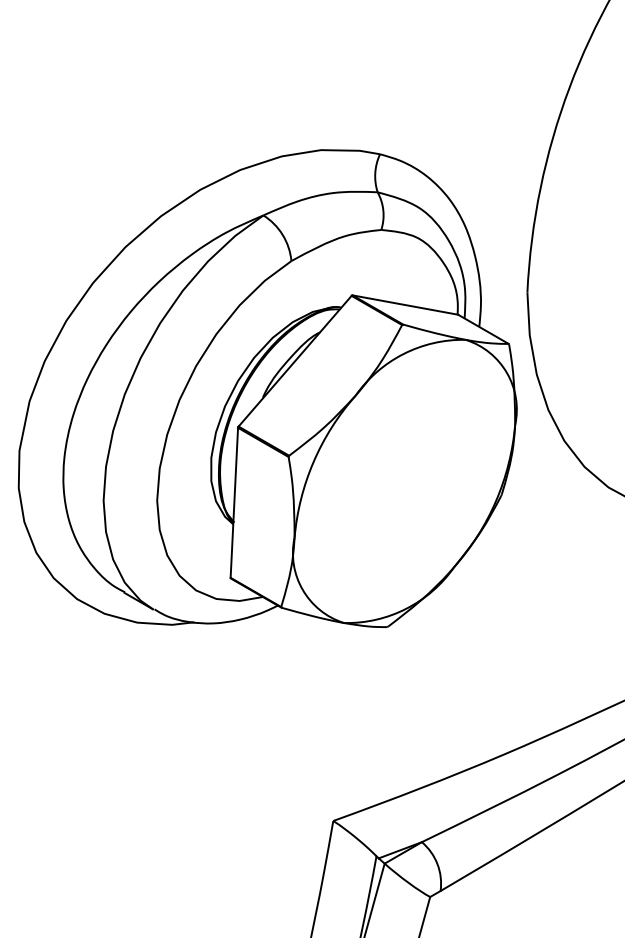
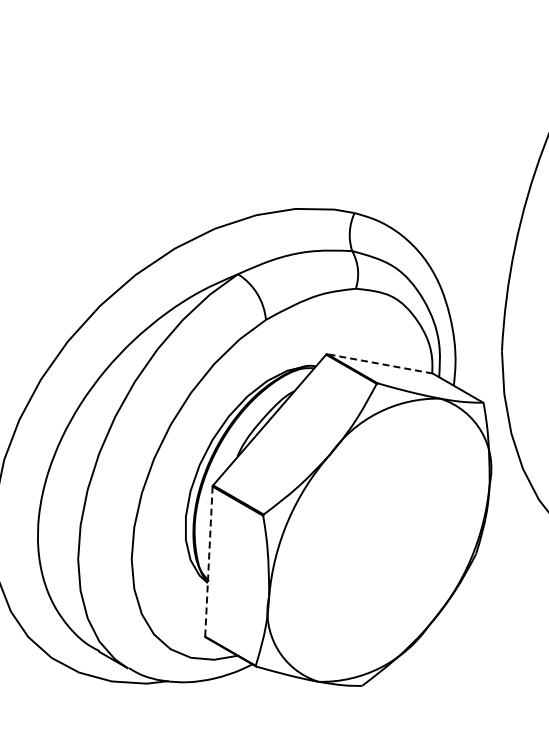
line: (405, 305) -> (380, 364), solid -> dashed
line: (234, 503) -> (209, 562), solid -> dashed

